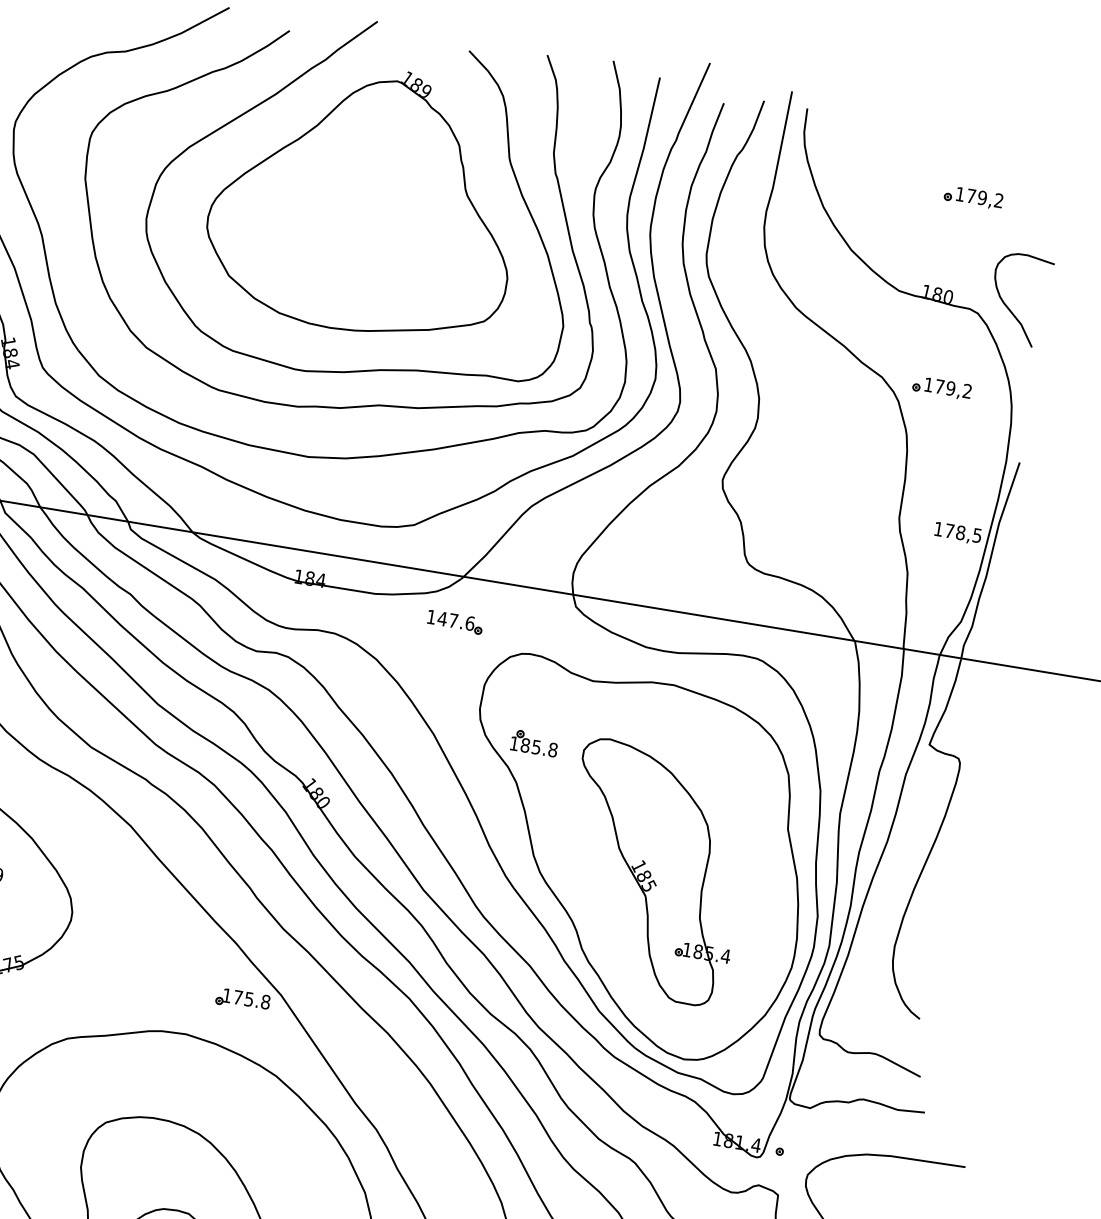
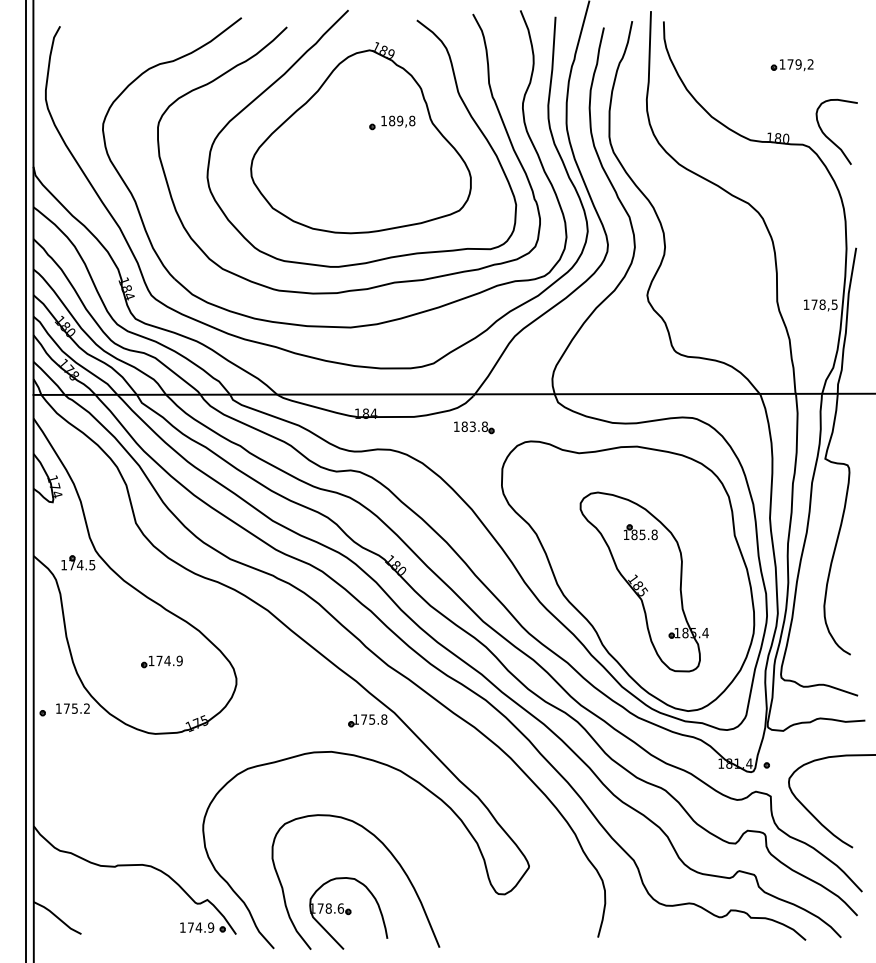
part: (412, 185) -> (392, 122), added
part: (940, 388) -> (791, 204), removed
text: (455, 620) -> (474, 426), 147.6 -> 183.8
part: (534, 743) -> (640, 532), moved

